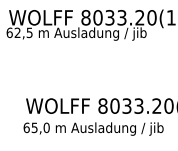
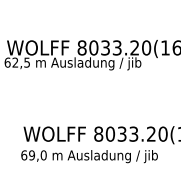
text: (35, 127) -> (32, 155), 65,0 -> 69,0

